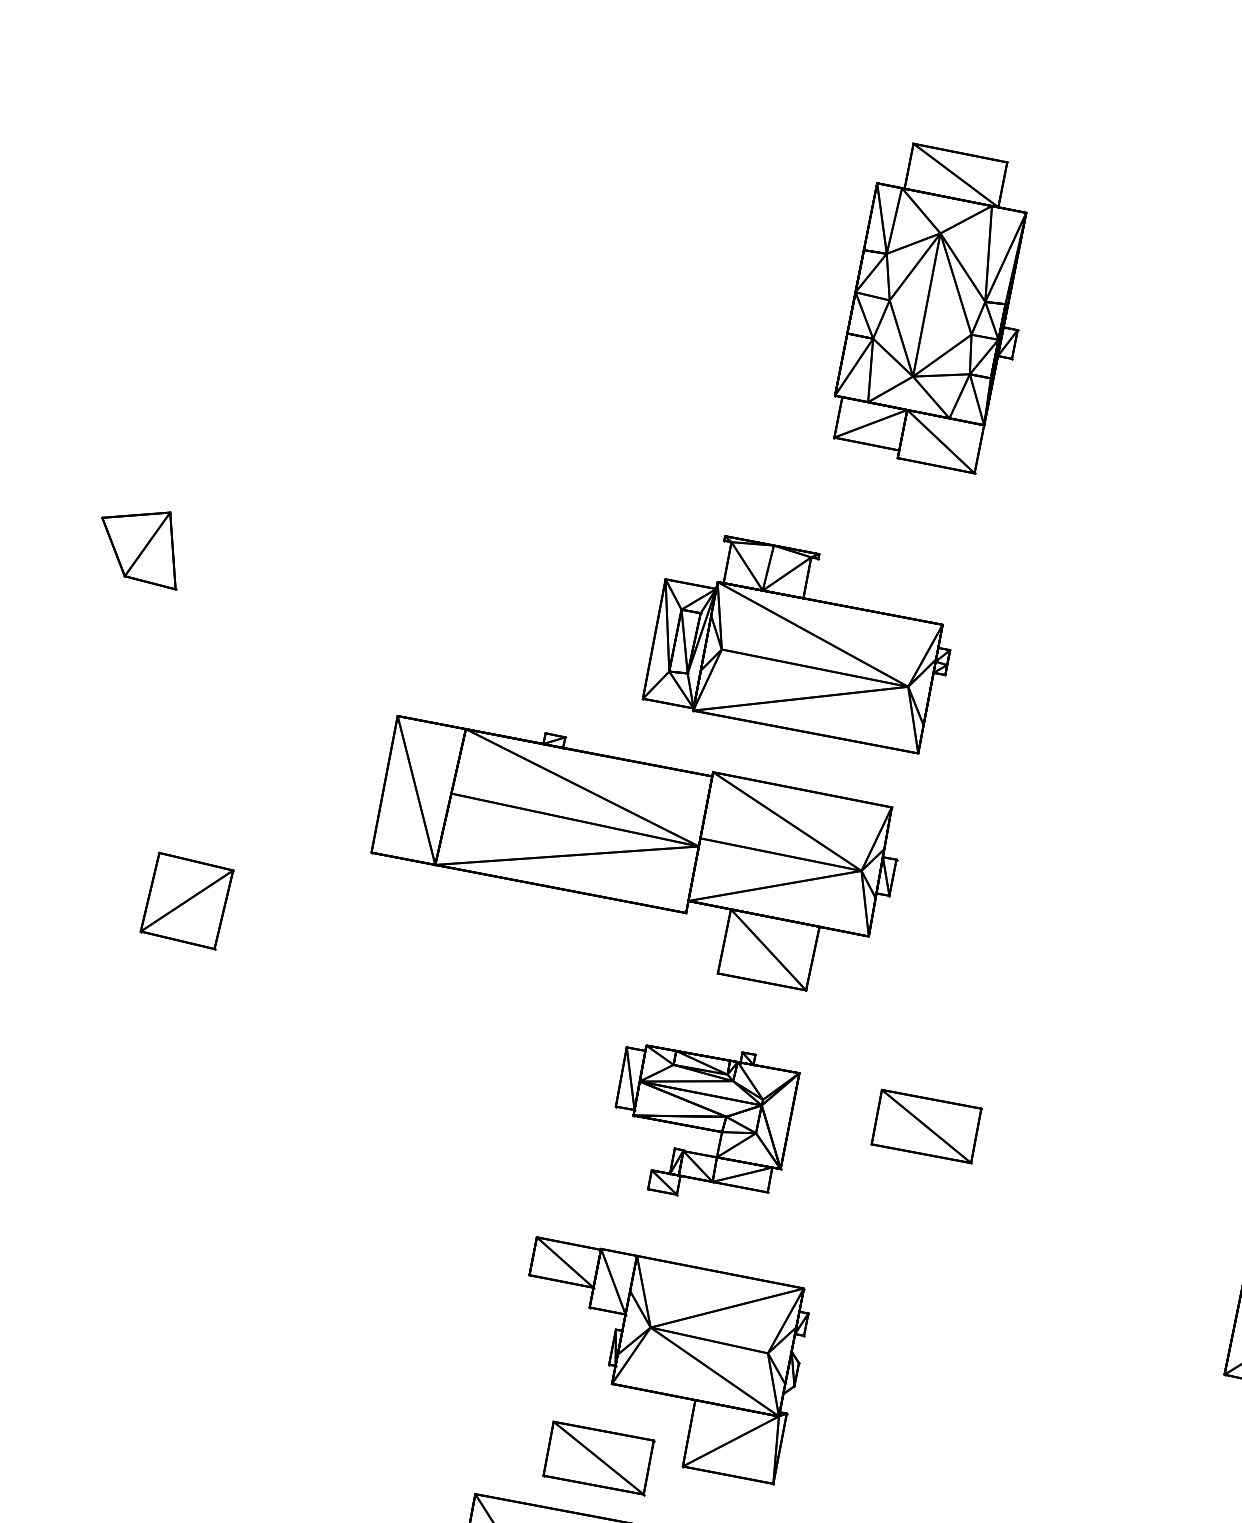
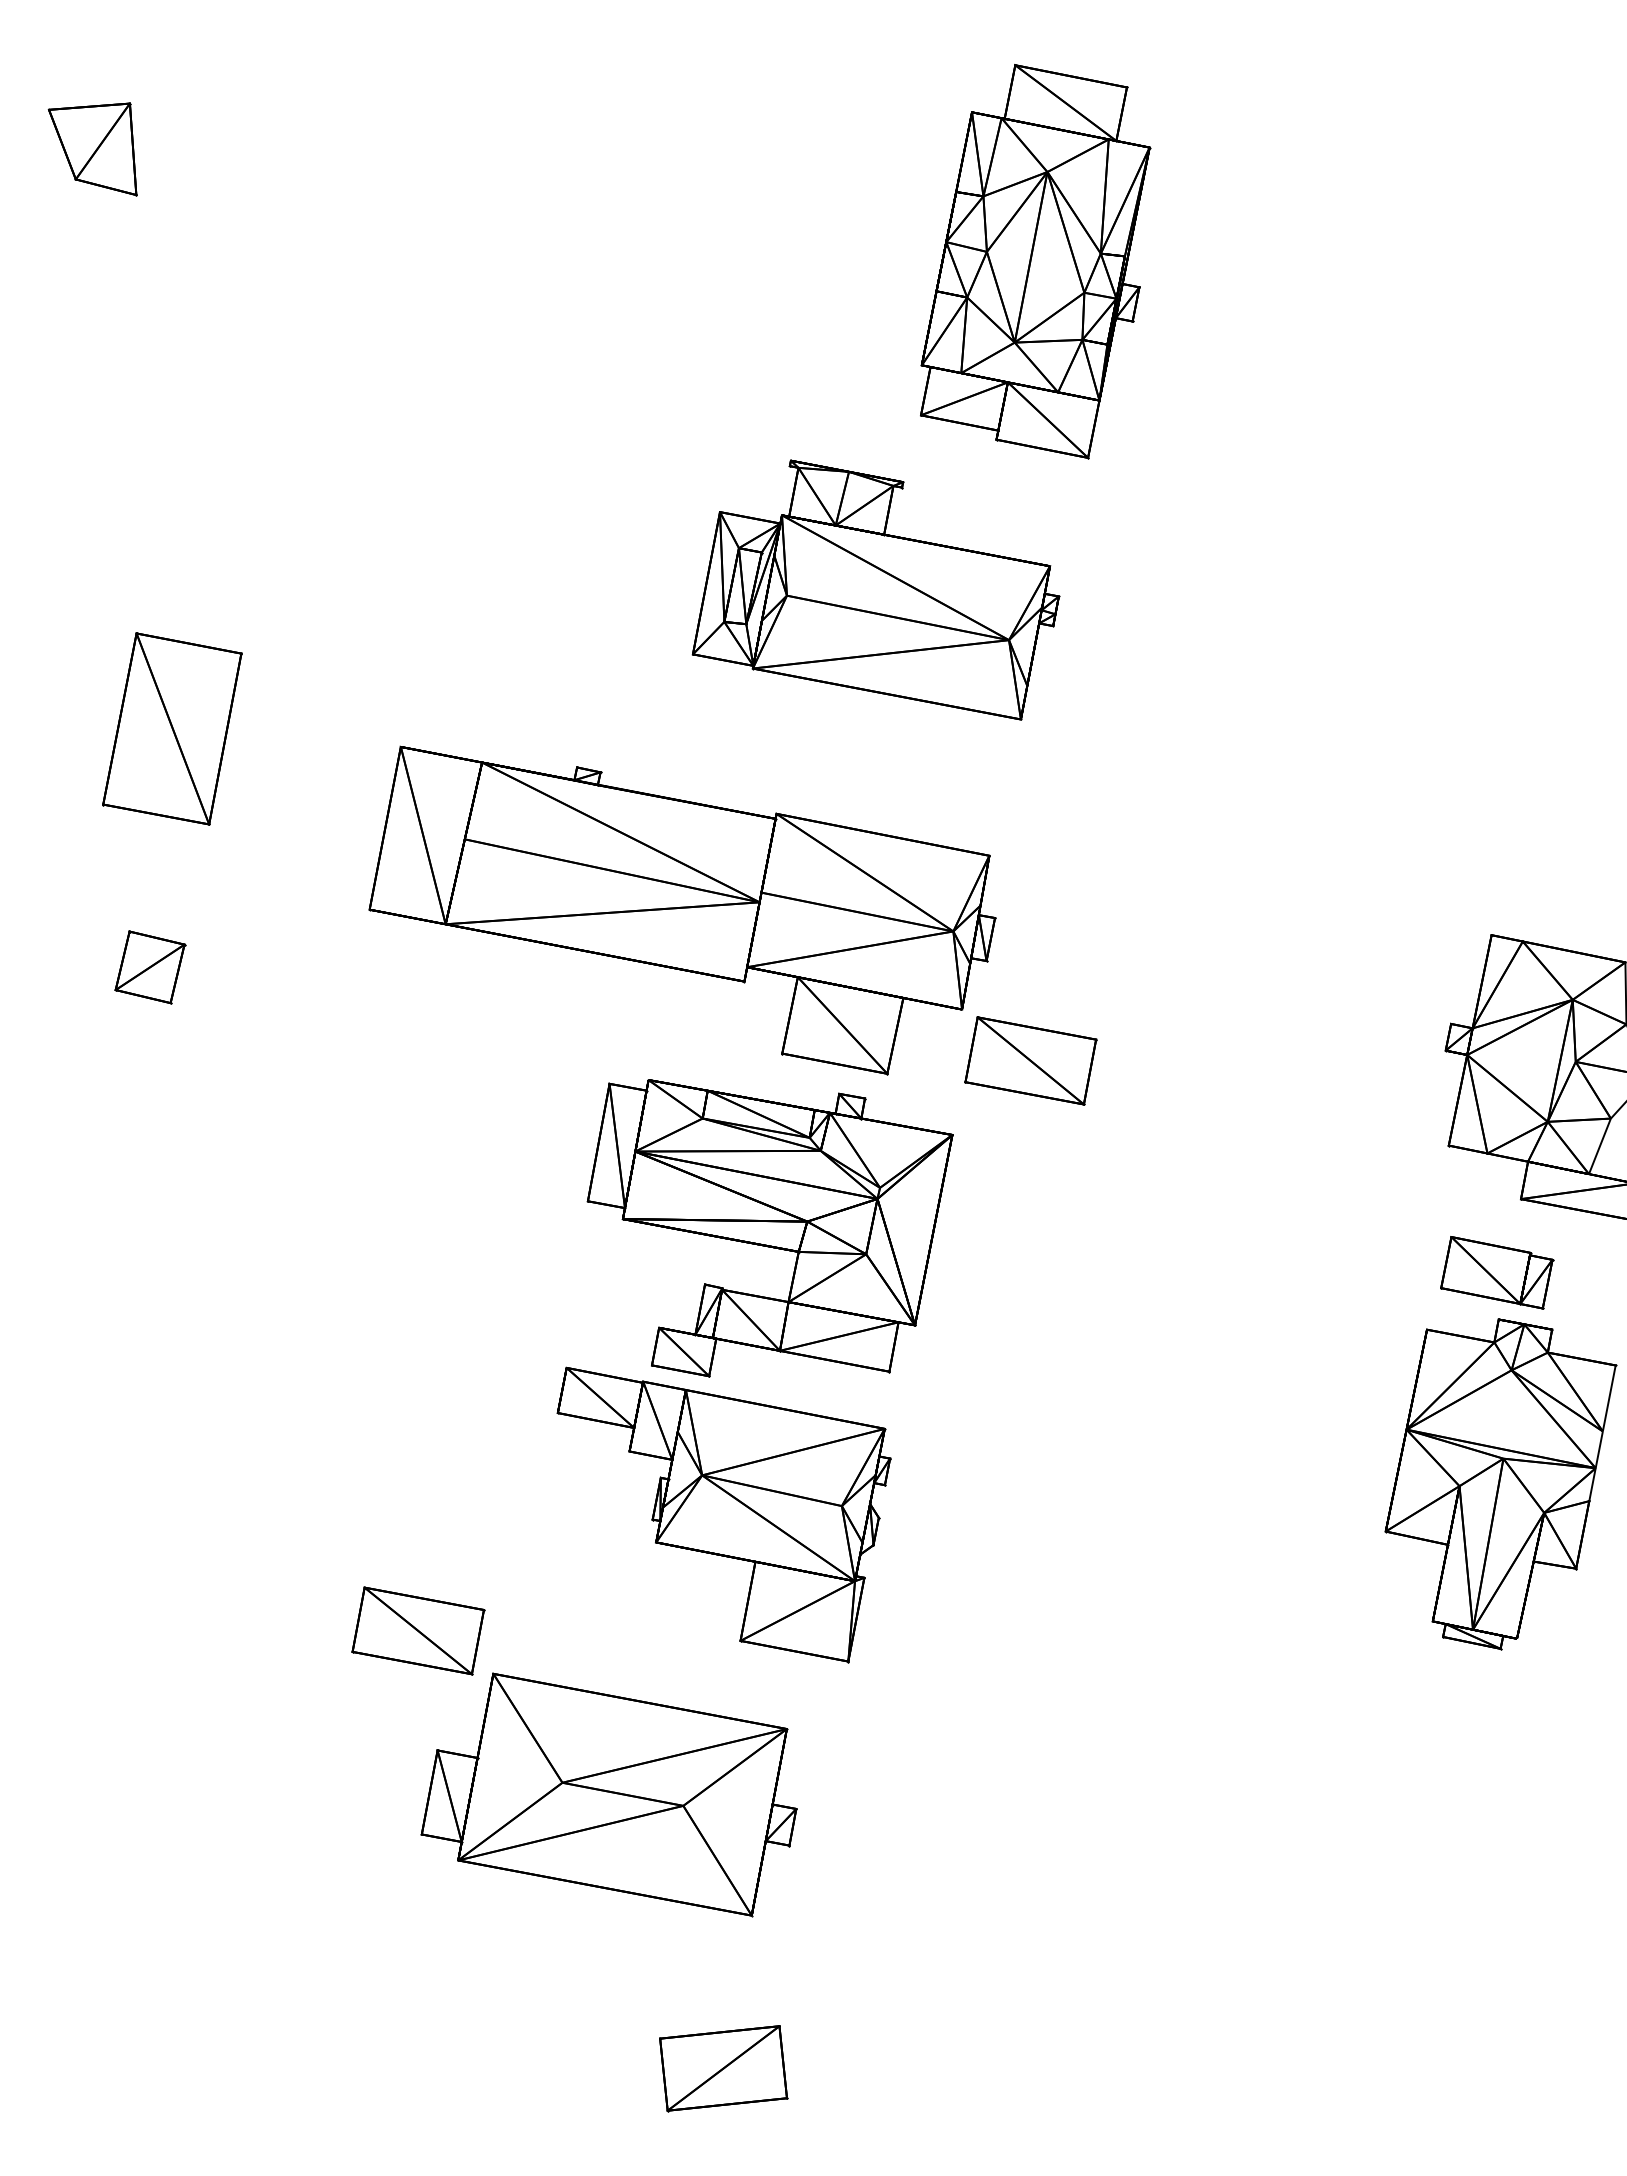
part: (138, 551) -> (92, 149), moved
part: (796, 644) -> (875, 589), moved
part: (205, 700) -> (172, 728), added
part: (187, 901) -> (150, 967), size x0.62
part: (707, 1120) -> (769, 1228), size x1.67
part: (926, 1126) -> (1030, 1060), moved
part: (598, 1457) -> (418, 1630), moved

